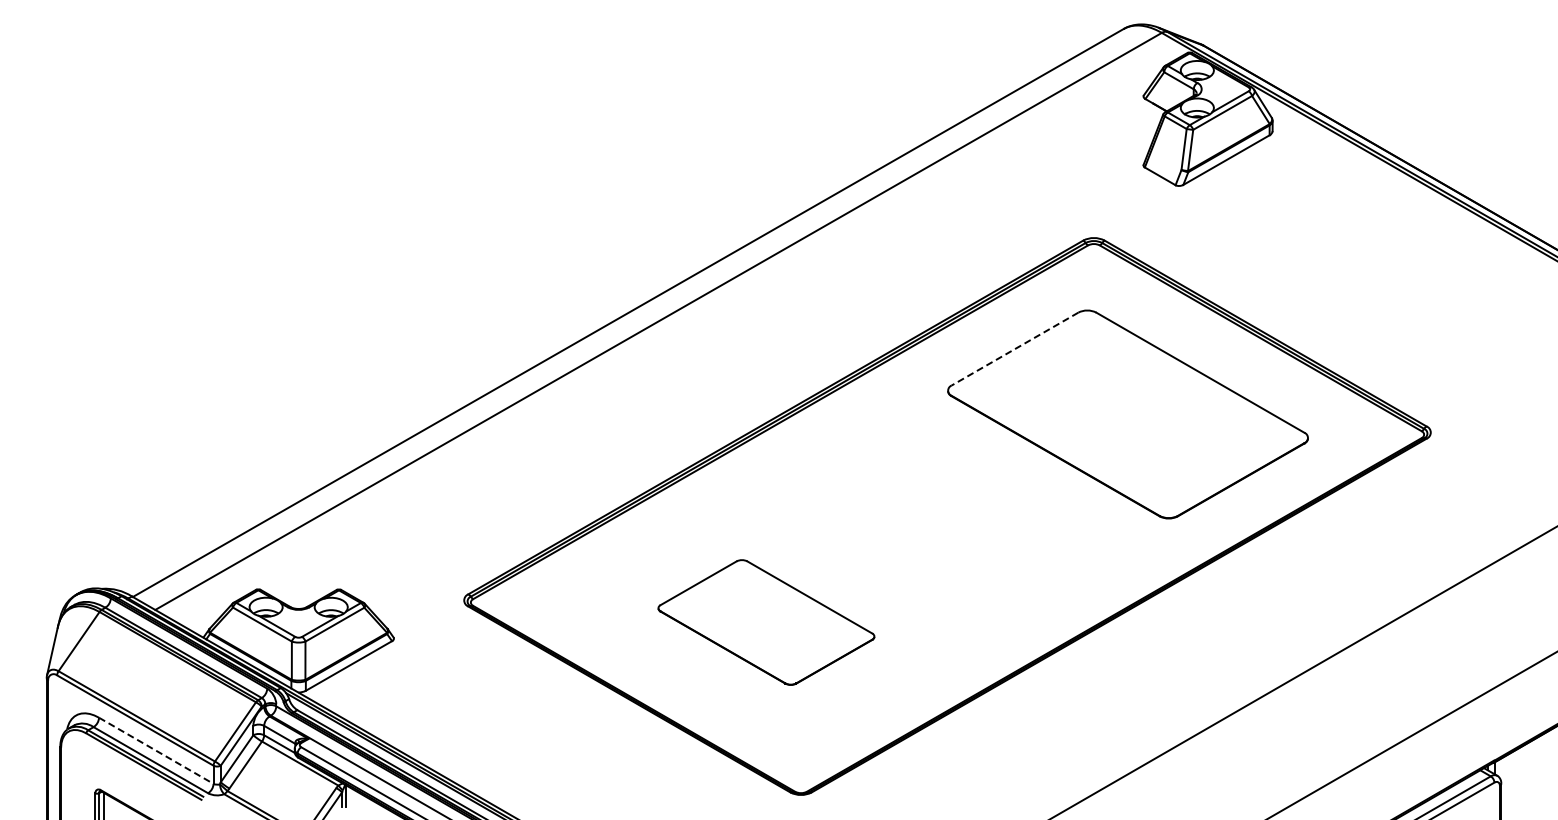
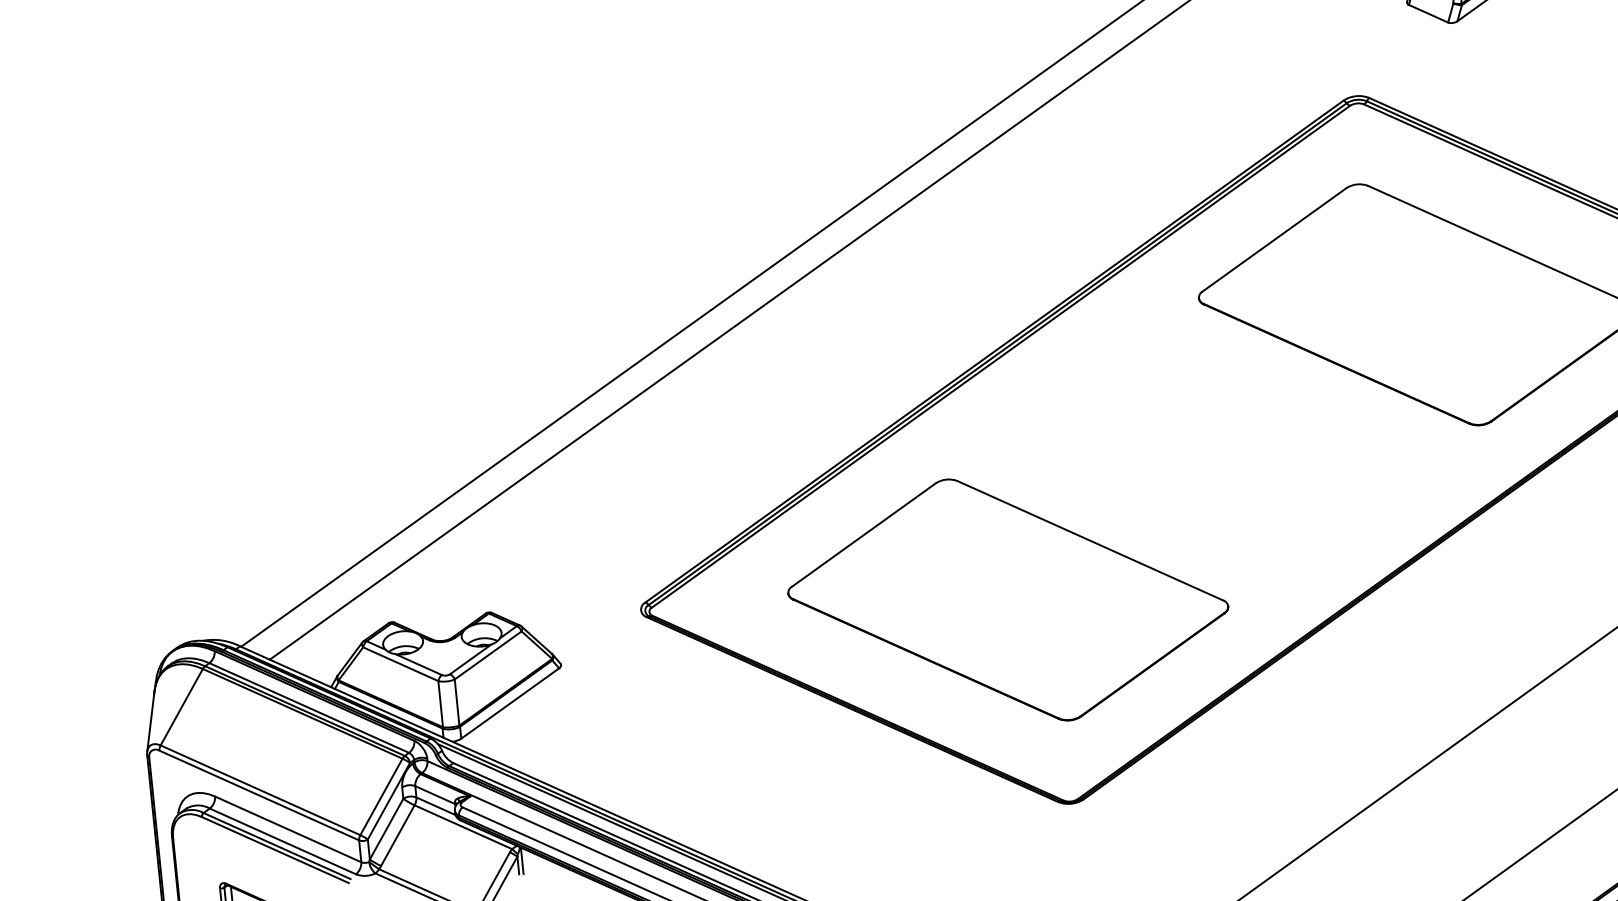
line: (1014, 349) -> (1273, 240), dashed -> solid
part: (766, 622) -> (1008, 599), size x1.67
line: (156, 751) -> (288, 830), dashed -> solid

